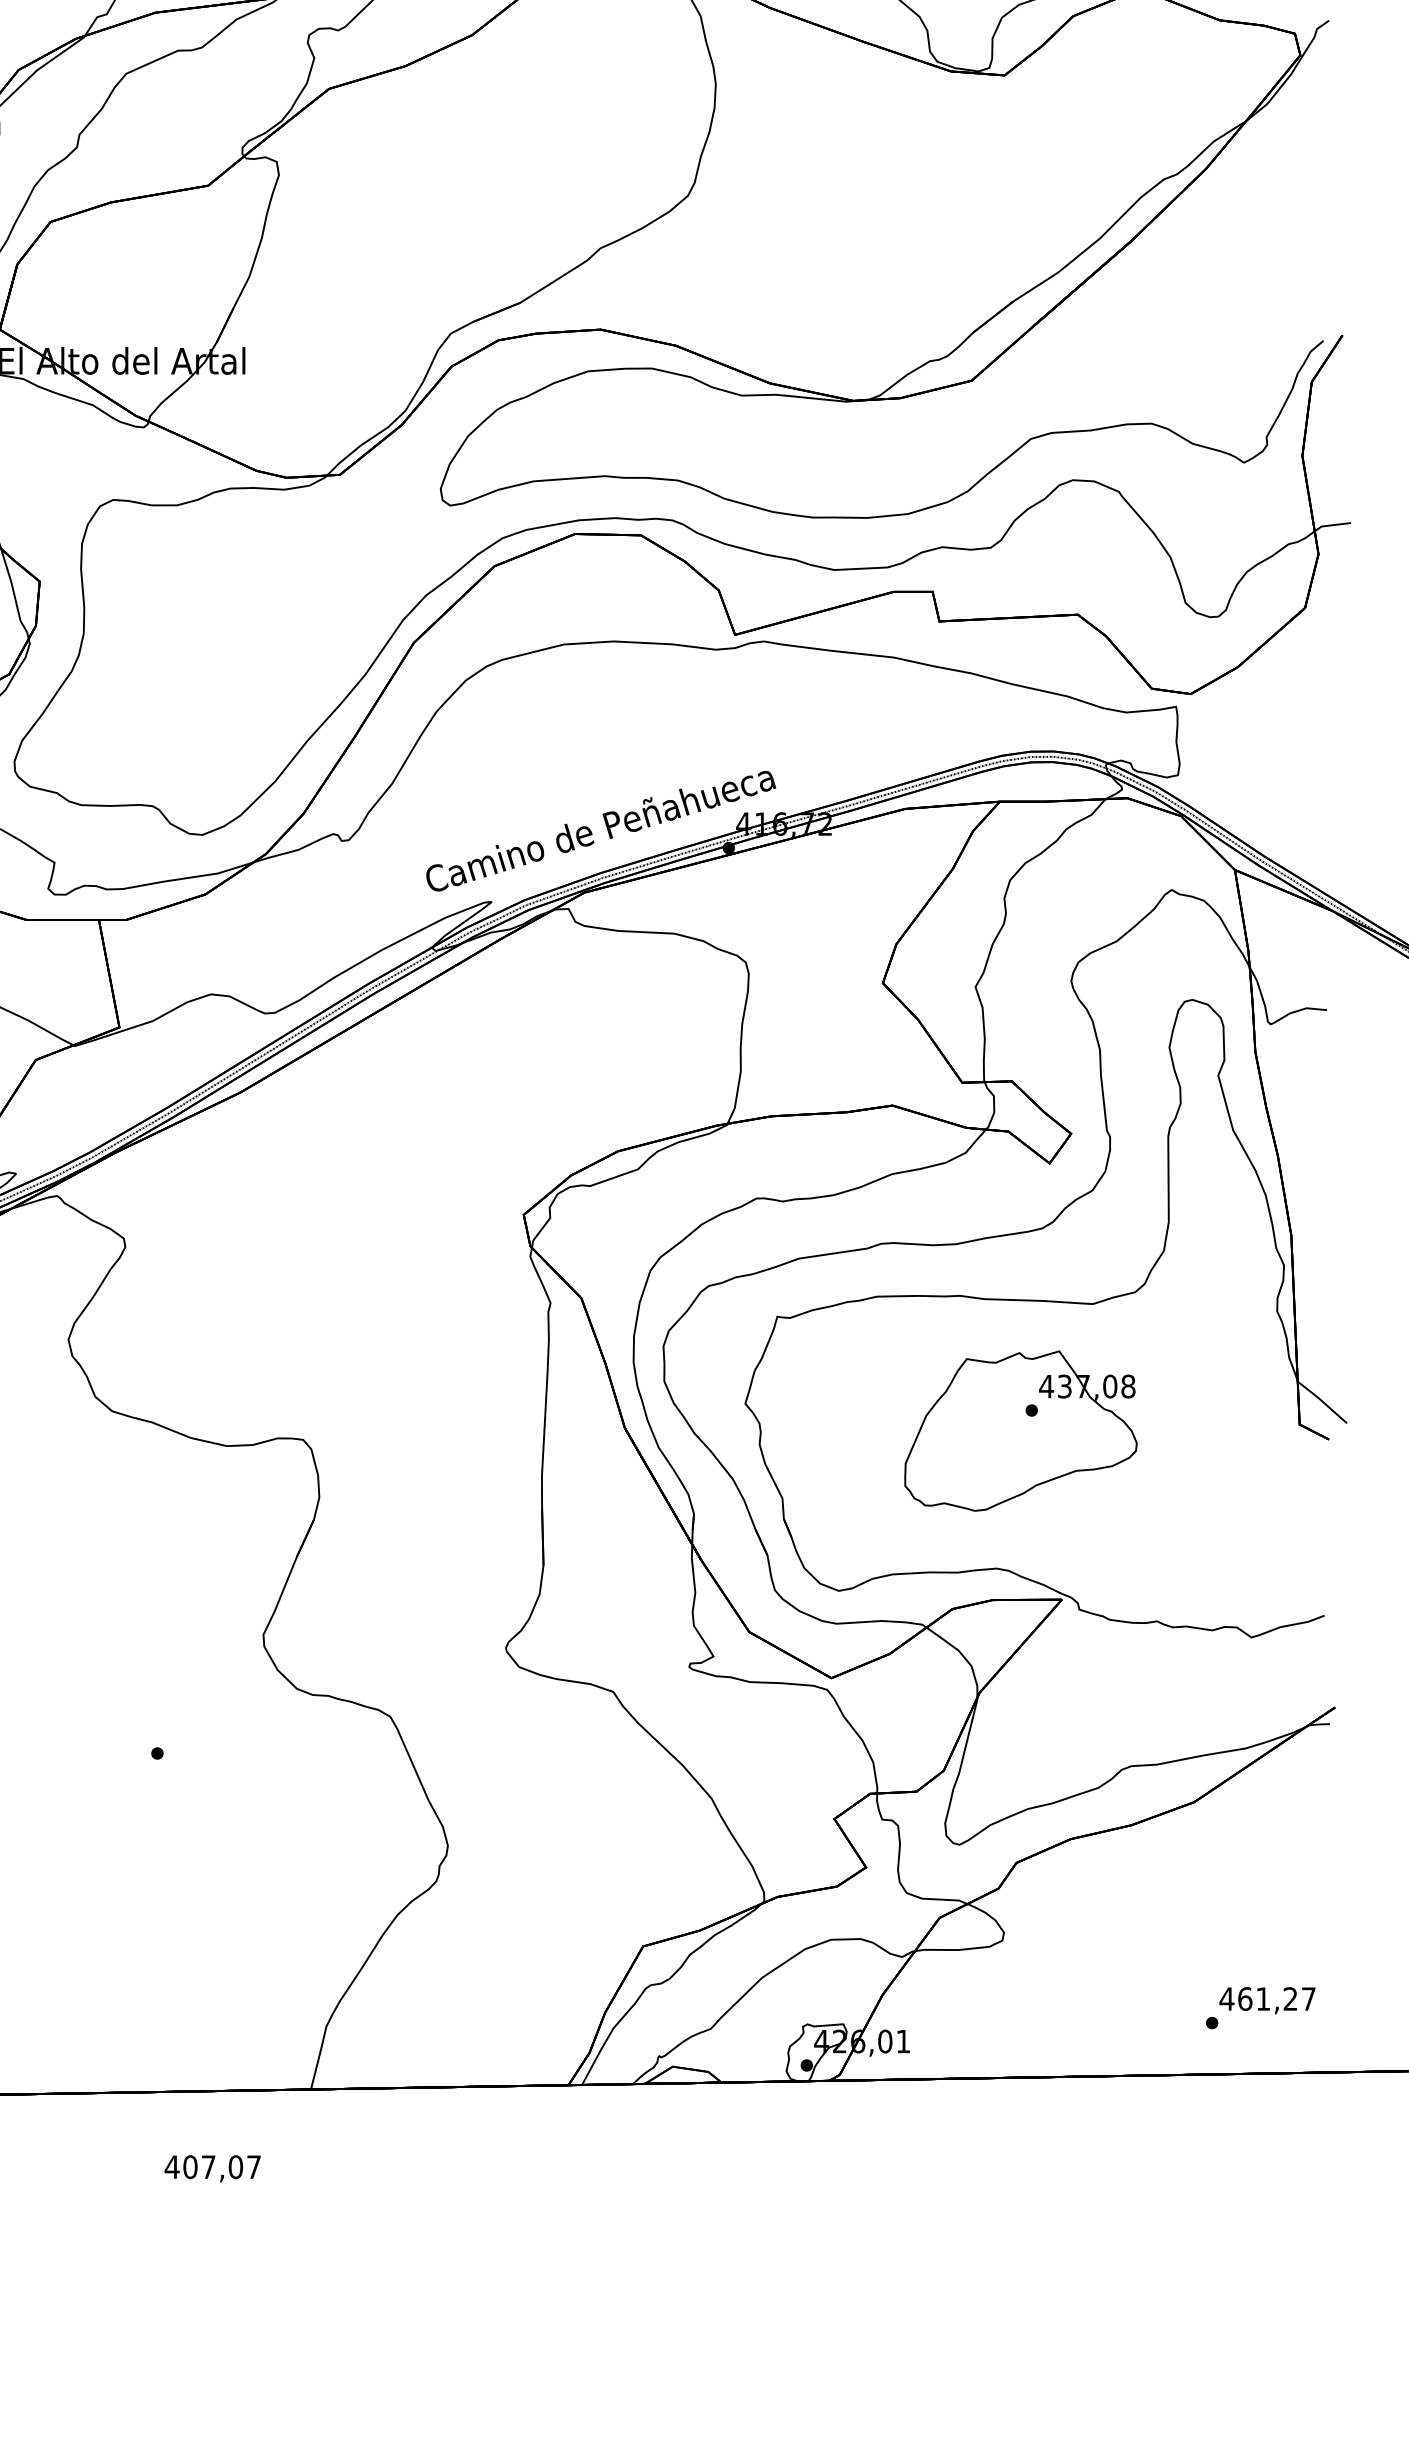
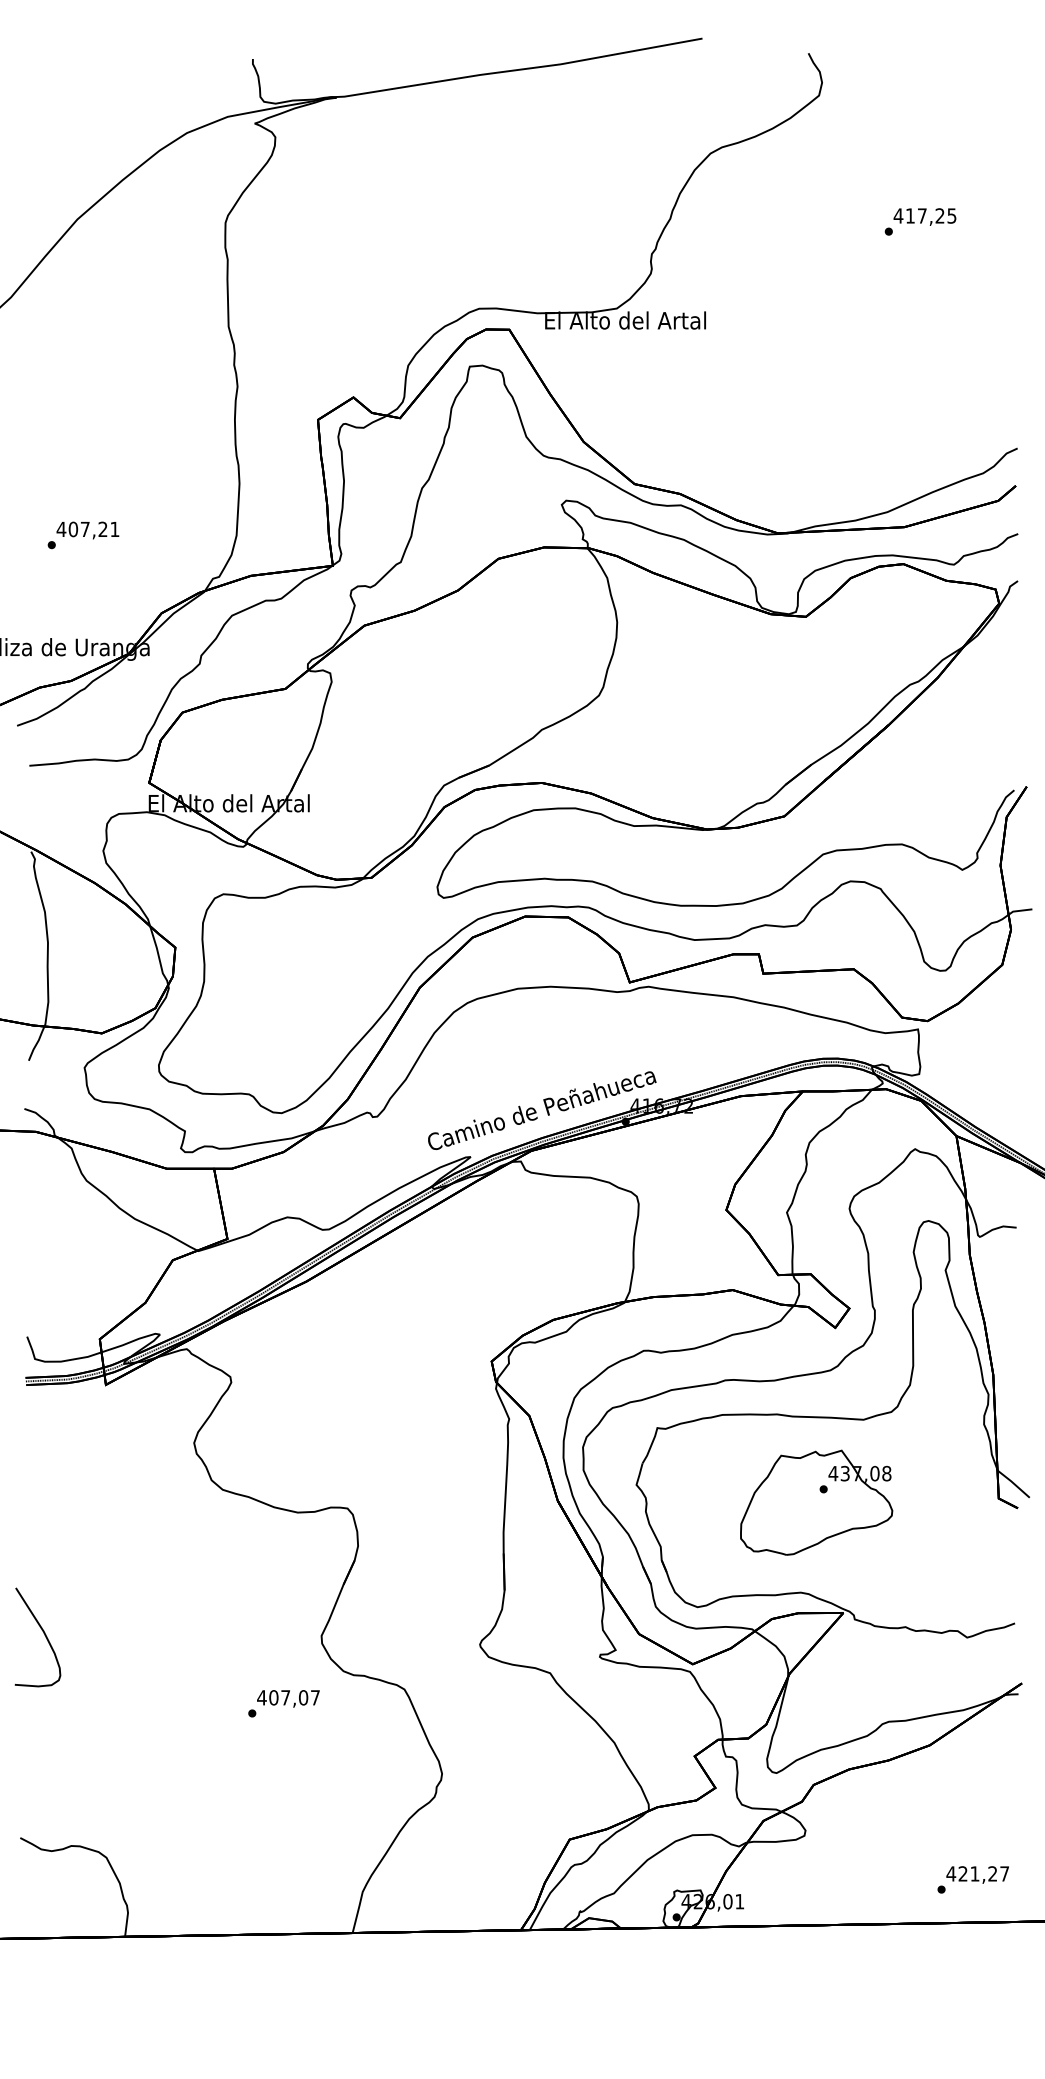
text: (1244, 1998) -> (962, 1873), 461,27 -> 421,27
text: (212, 2168) -> (288, 1698), moved

